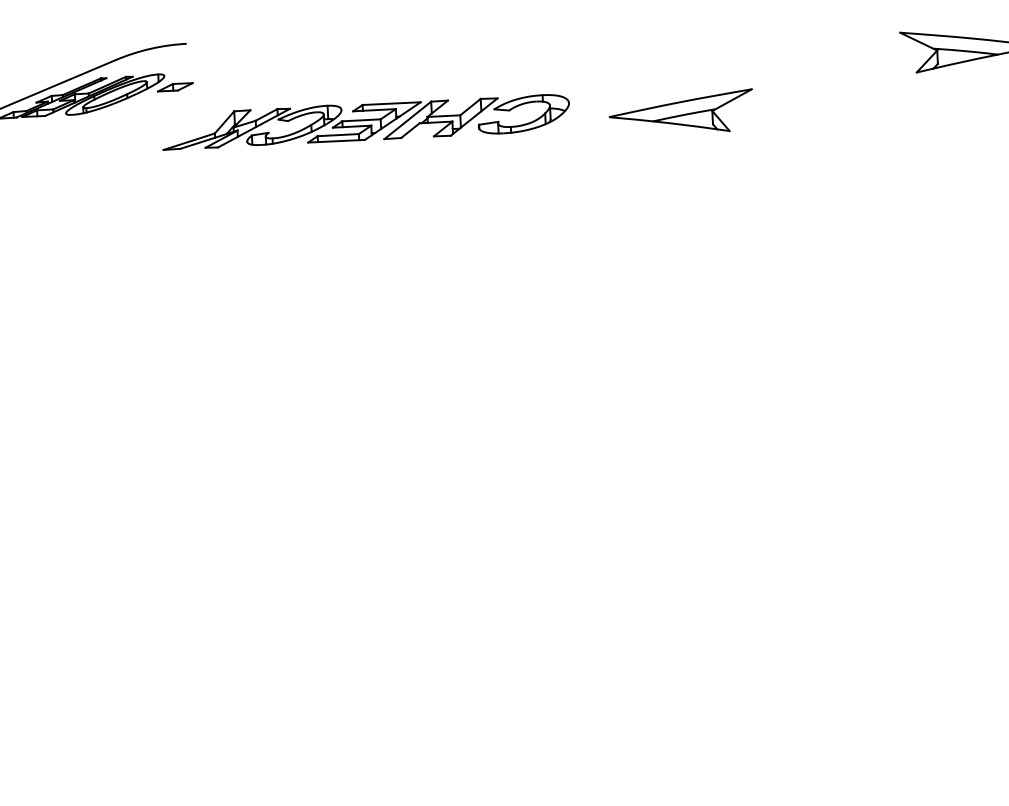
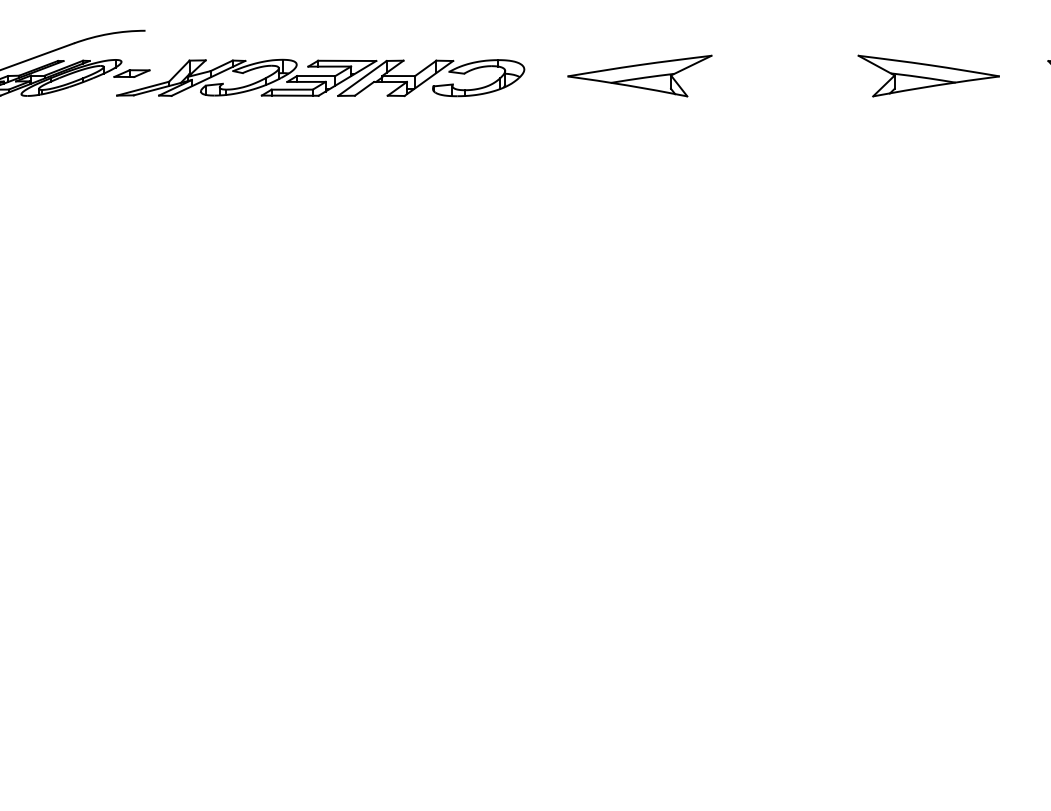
part: (680, 112) -> (639, 75), moved
part: (365, 121) -> (320, 77), moved

